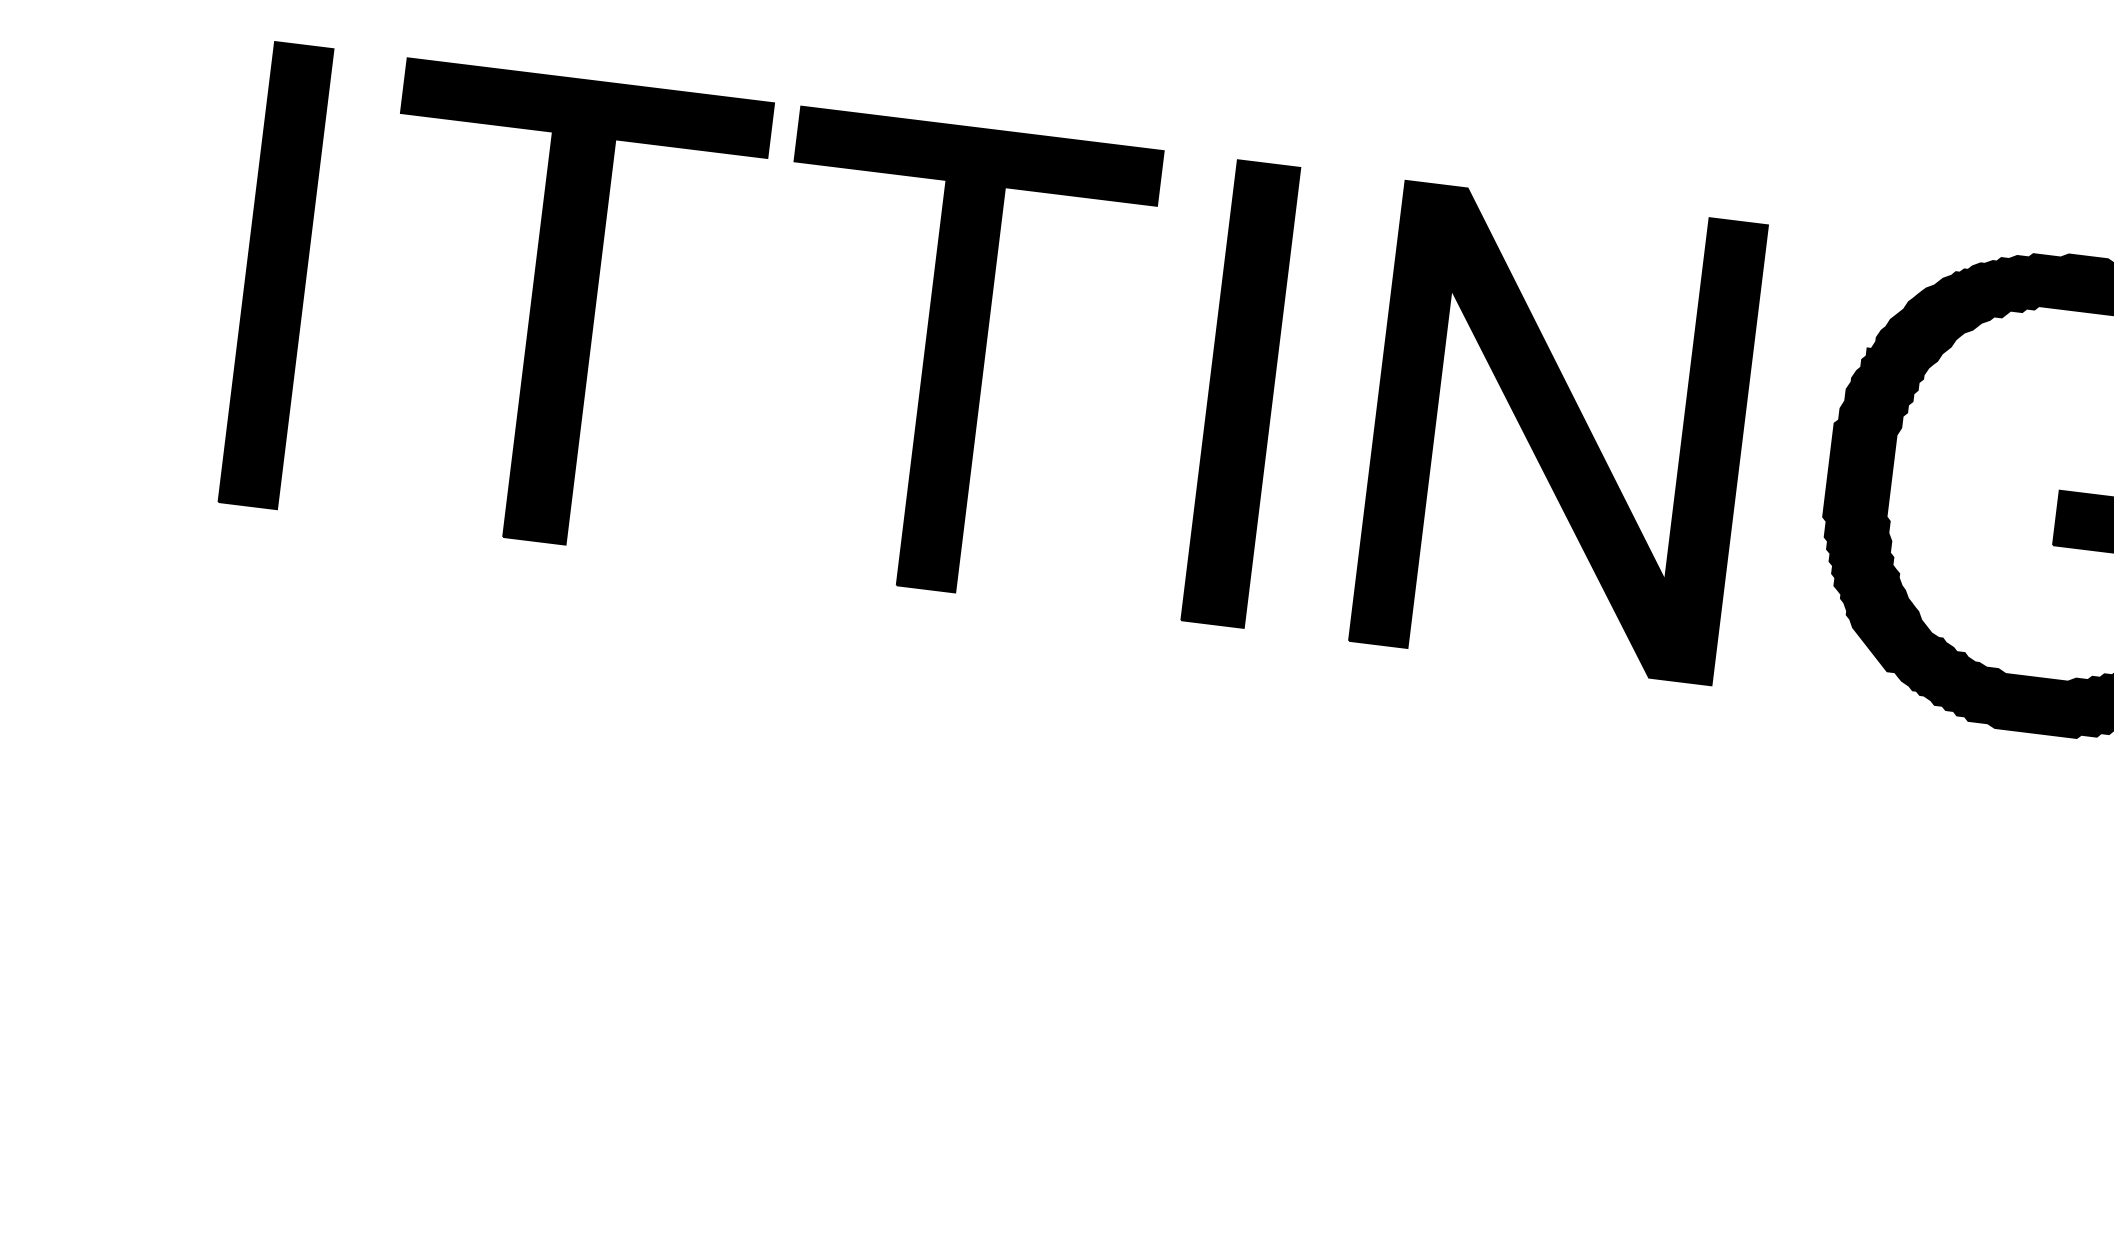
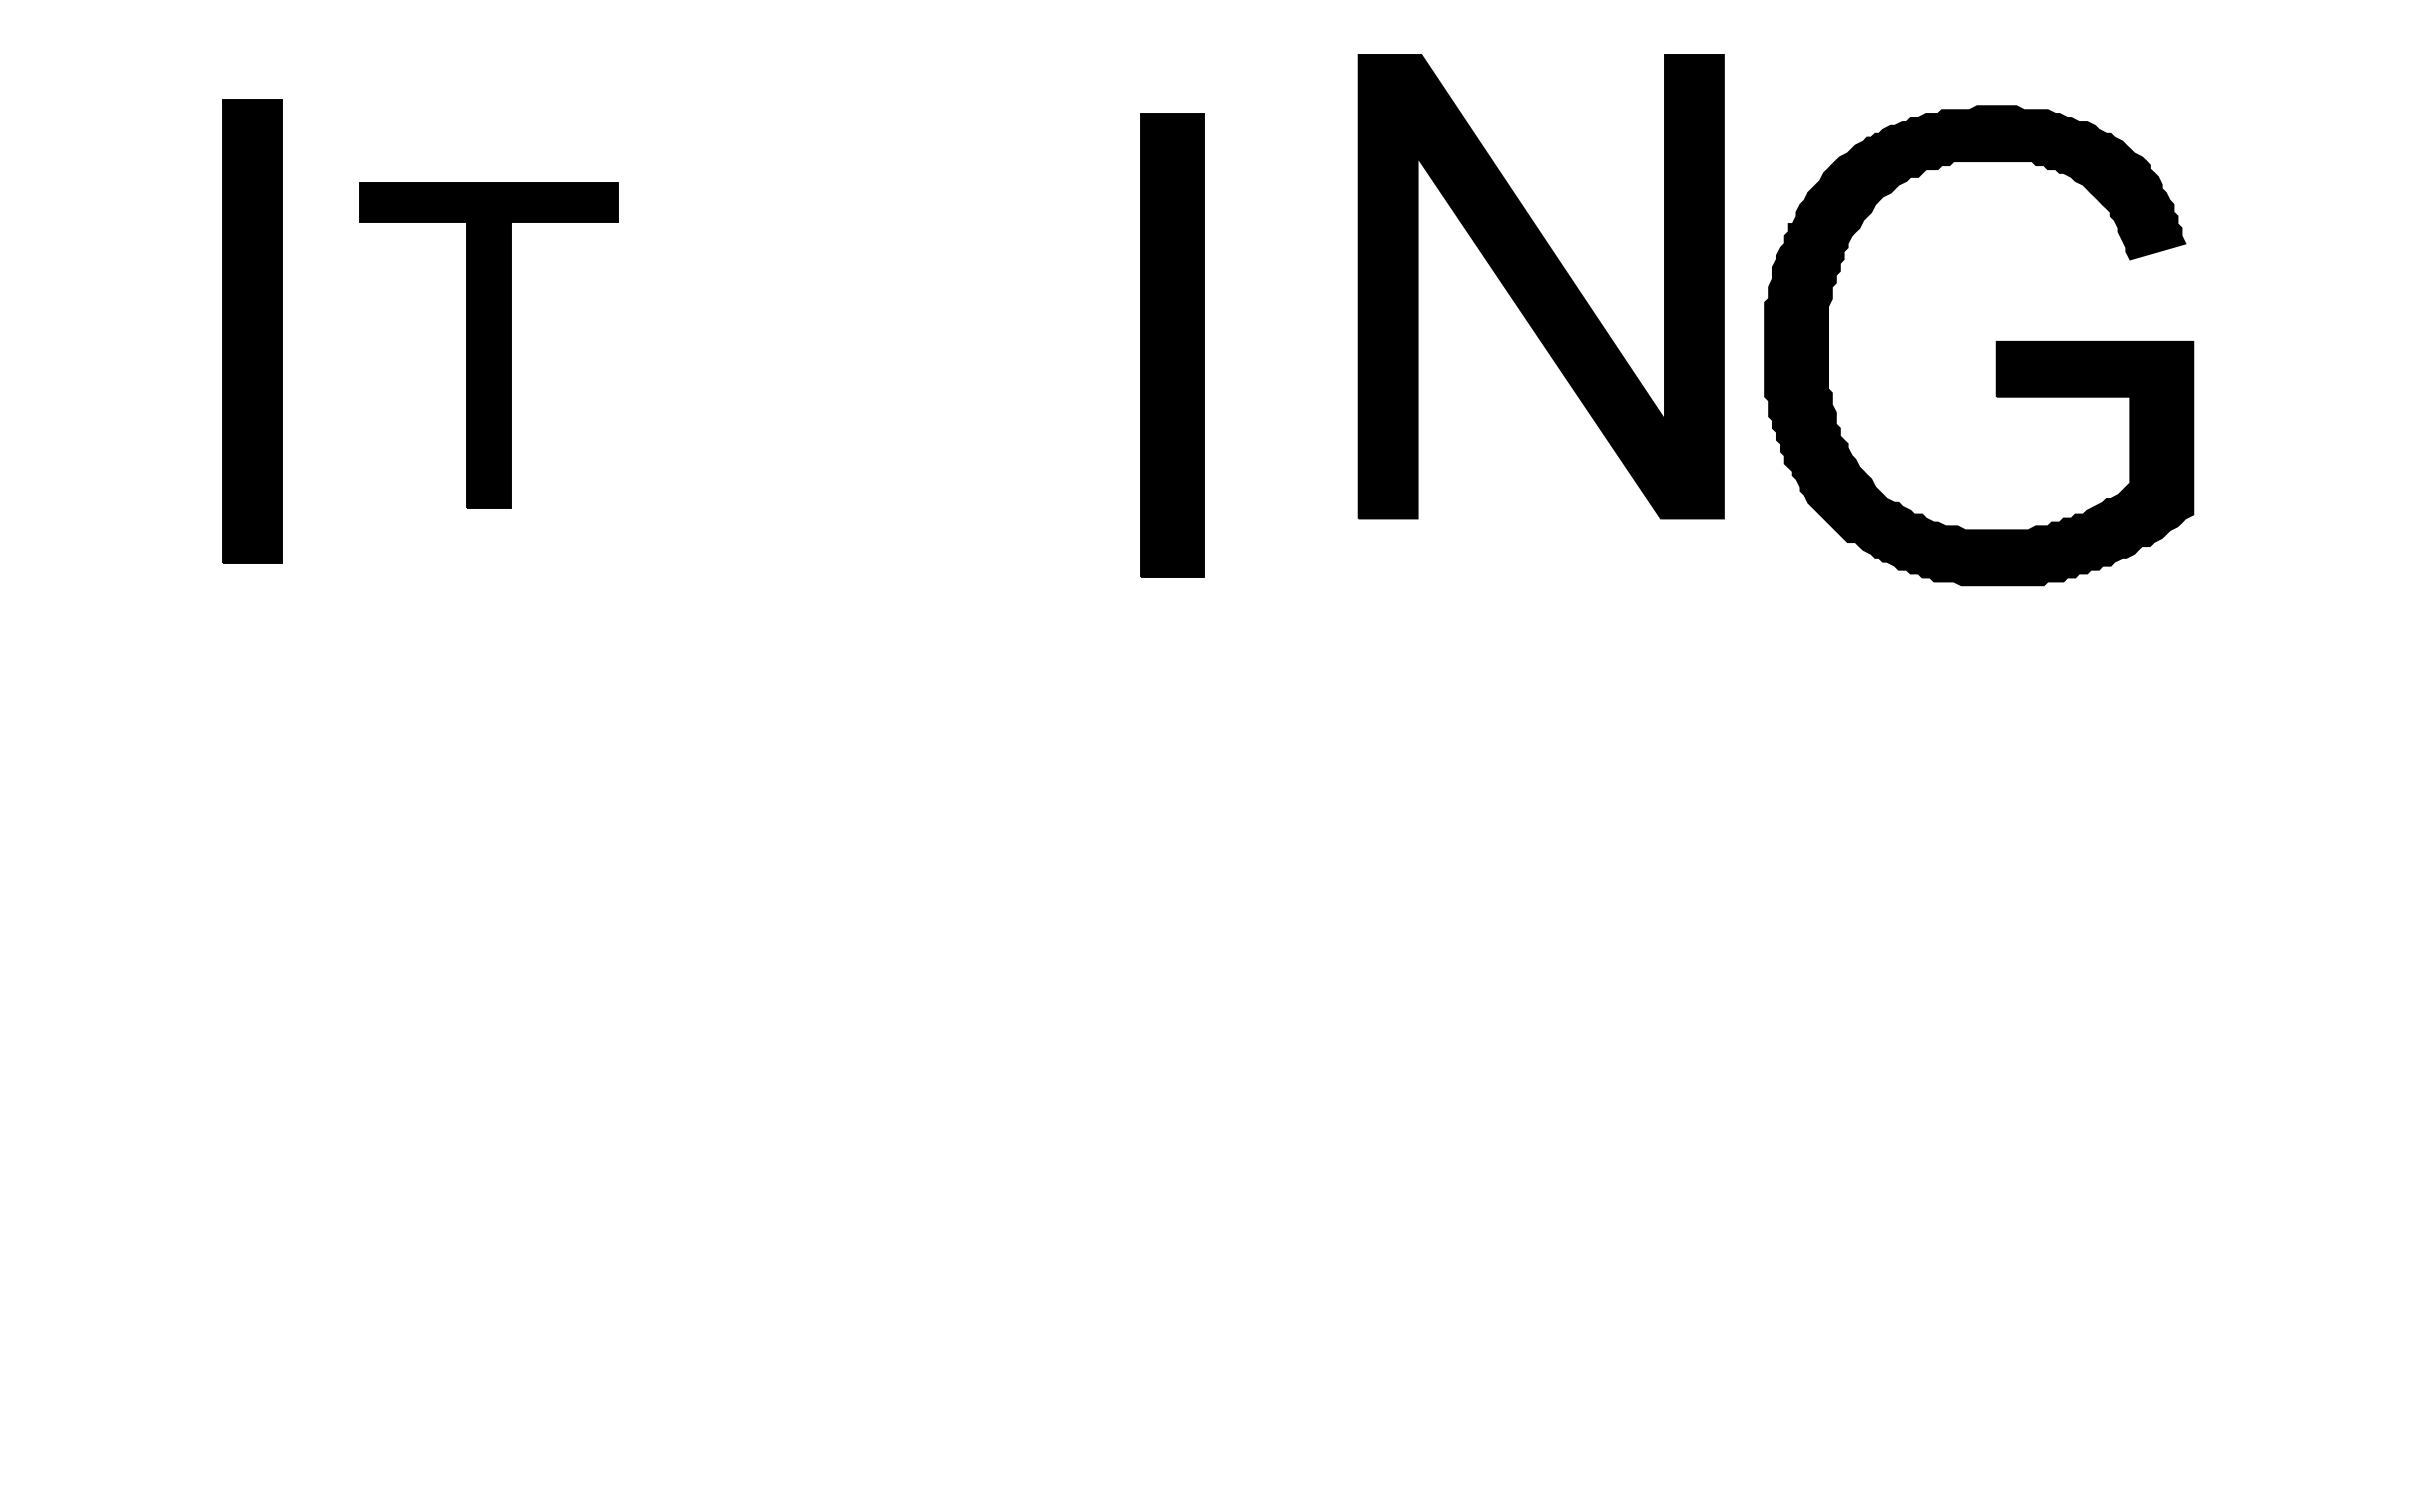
part: (276, 275) -> (252, 331), moved
part: (562, 310) -> (488, 345), size x0.7
part: (954, 358) -> (883, 345), removed
part: (1557, 432) -> (1540, 286), moved

